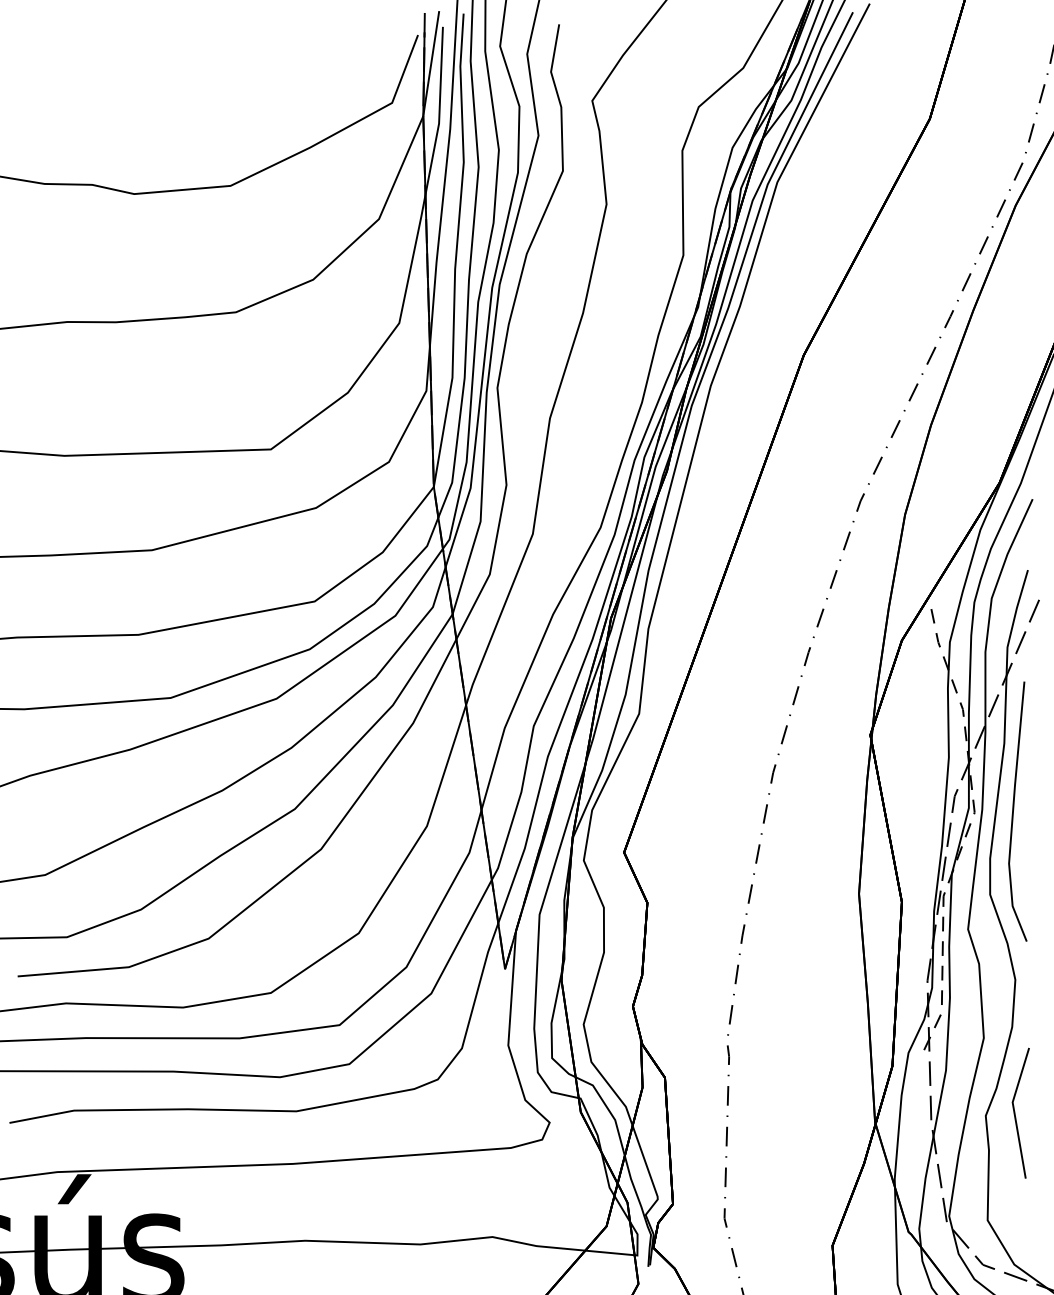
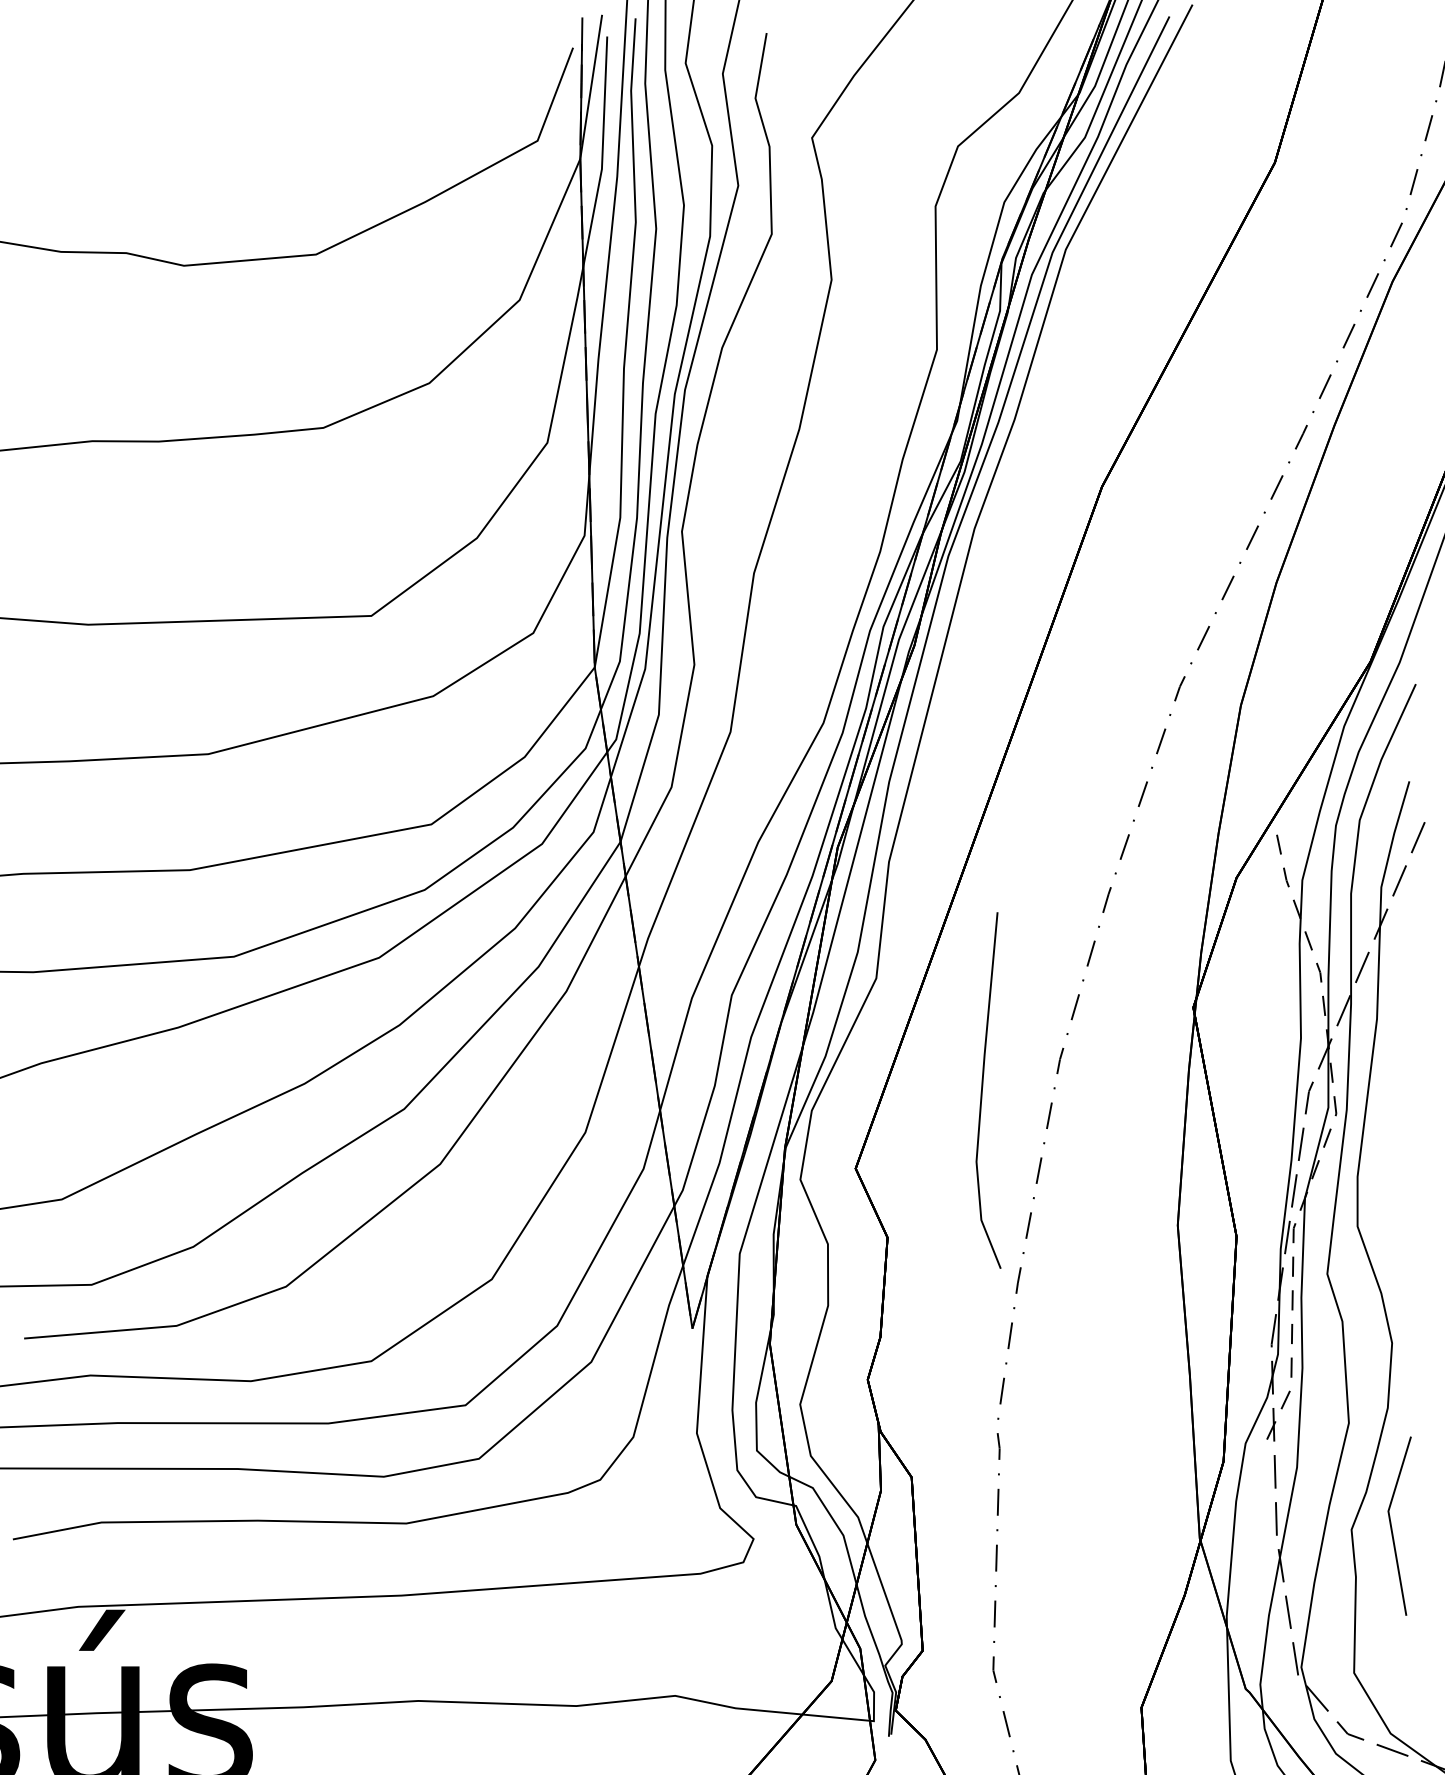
line: (1013, 811) -> (982, 1090), moved

